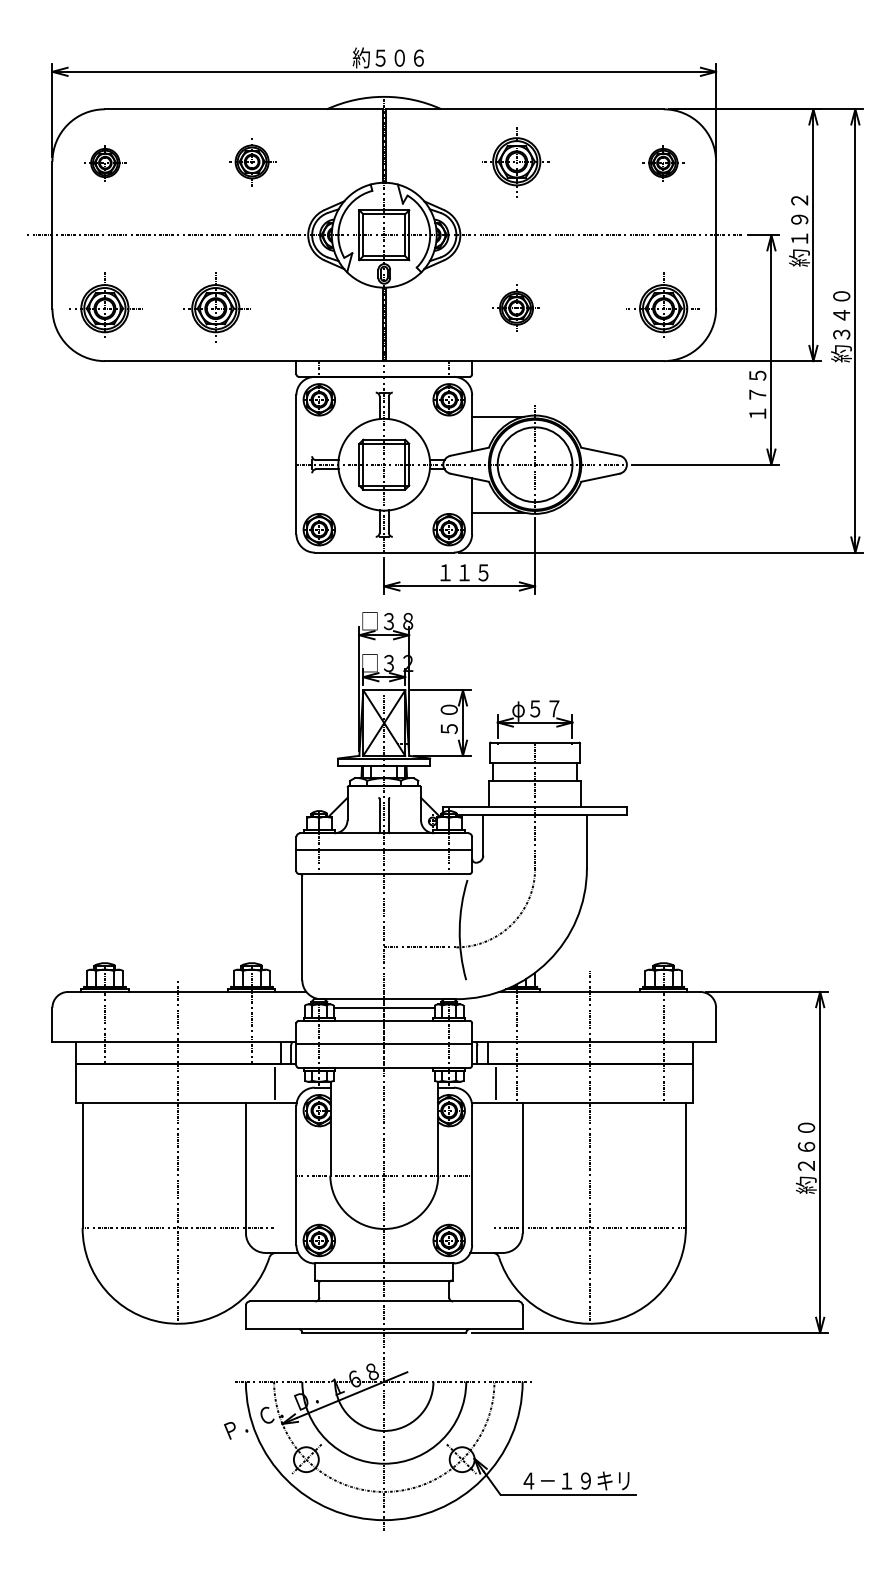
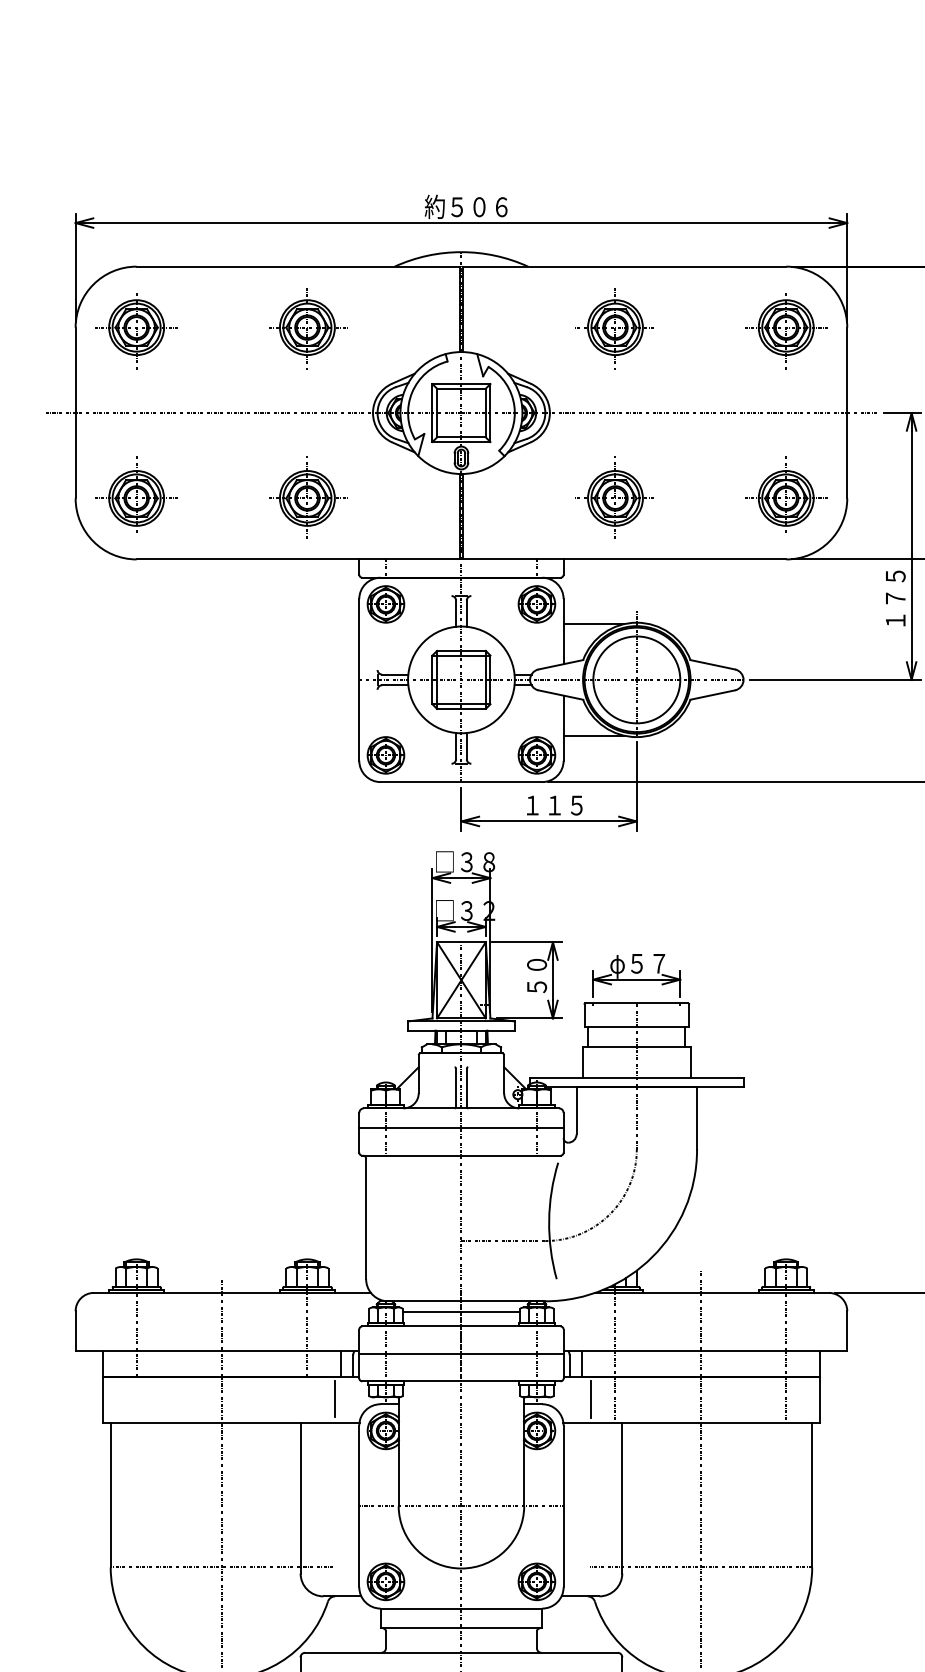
part: (252, 162) -> (308, 328), size x1.43
part: (105, 164) -> (137, 330), size x1.67
part: (662, 164) -> (784, 330), size x1.67
part: (216, 307) -> (308, 497), moved
part: (515, 307) -> (614, 497), size x1.43

